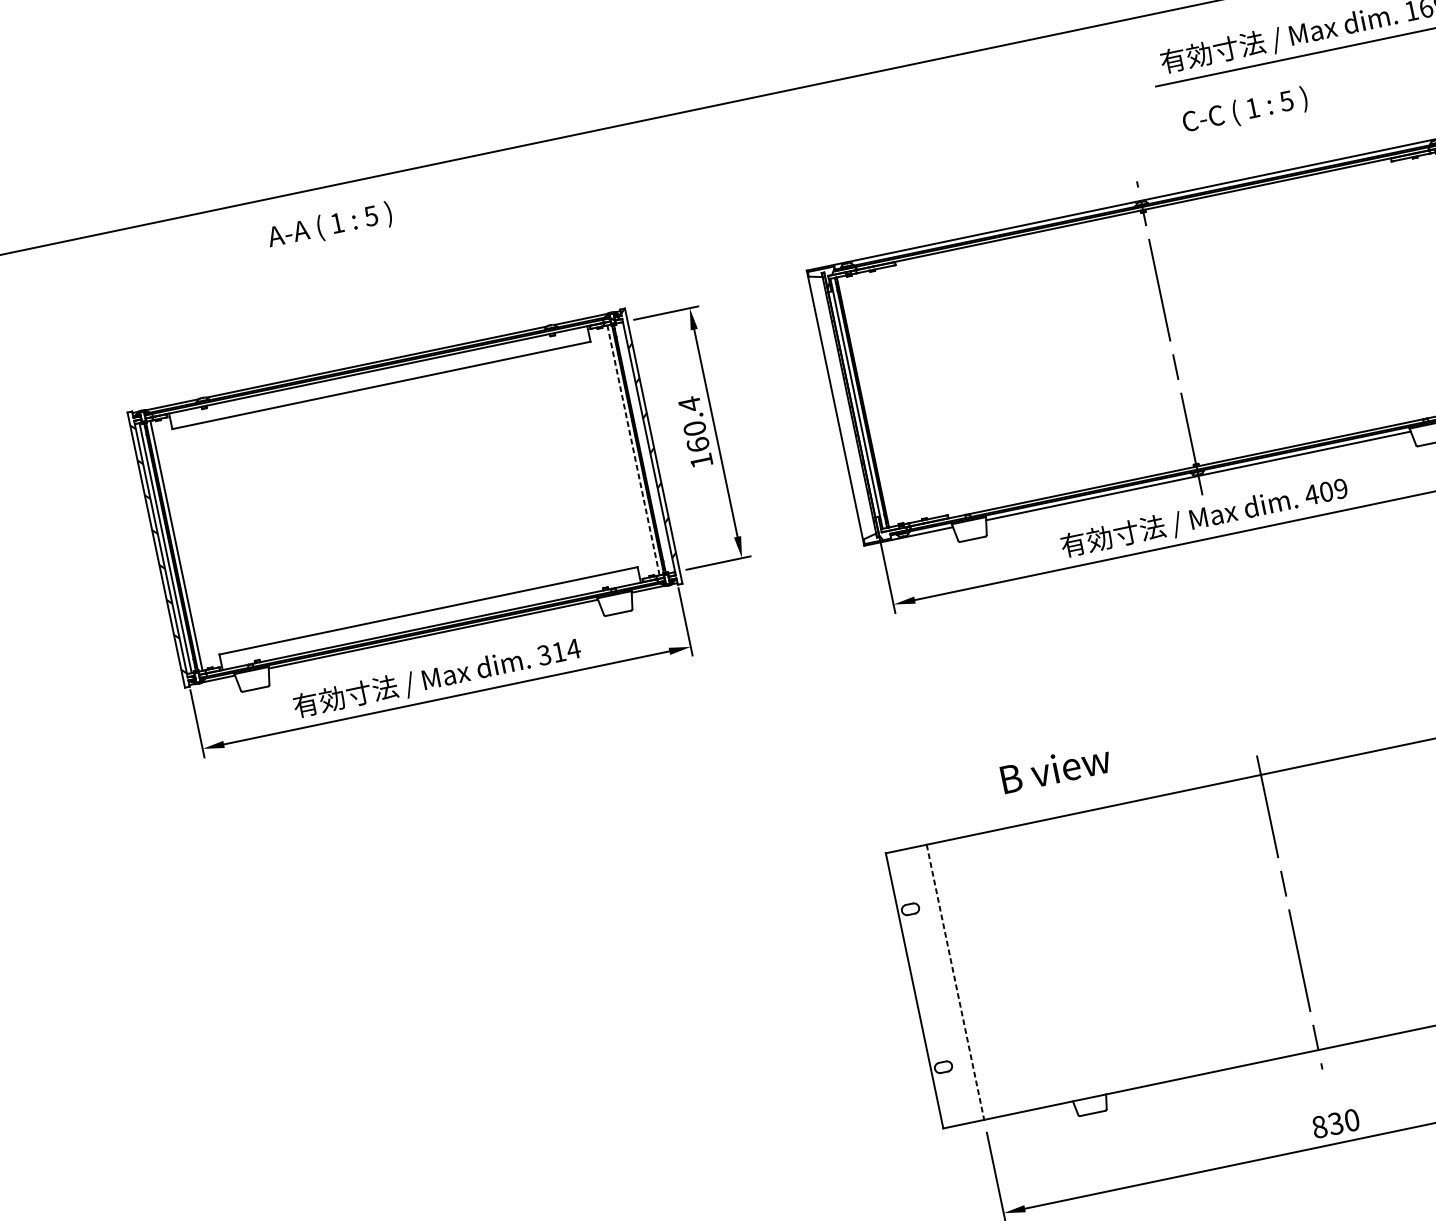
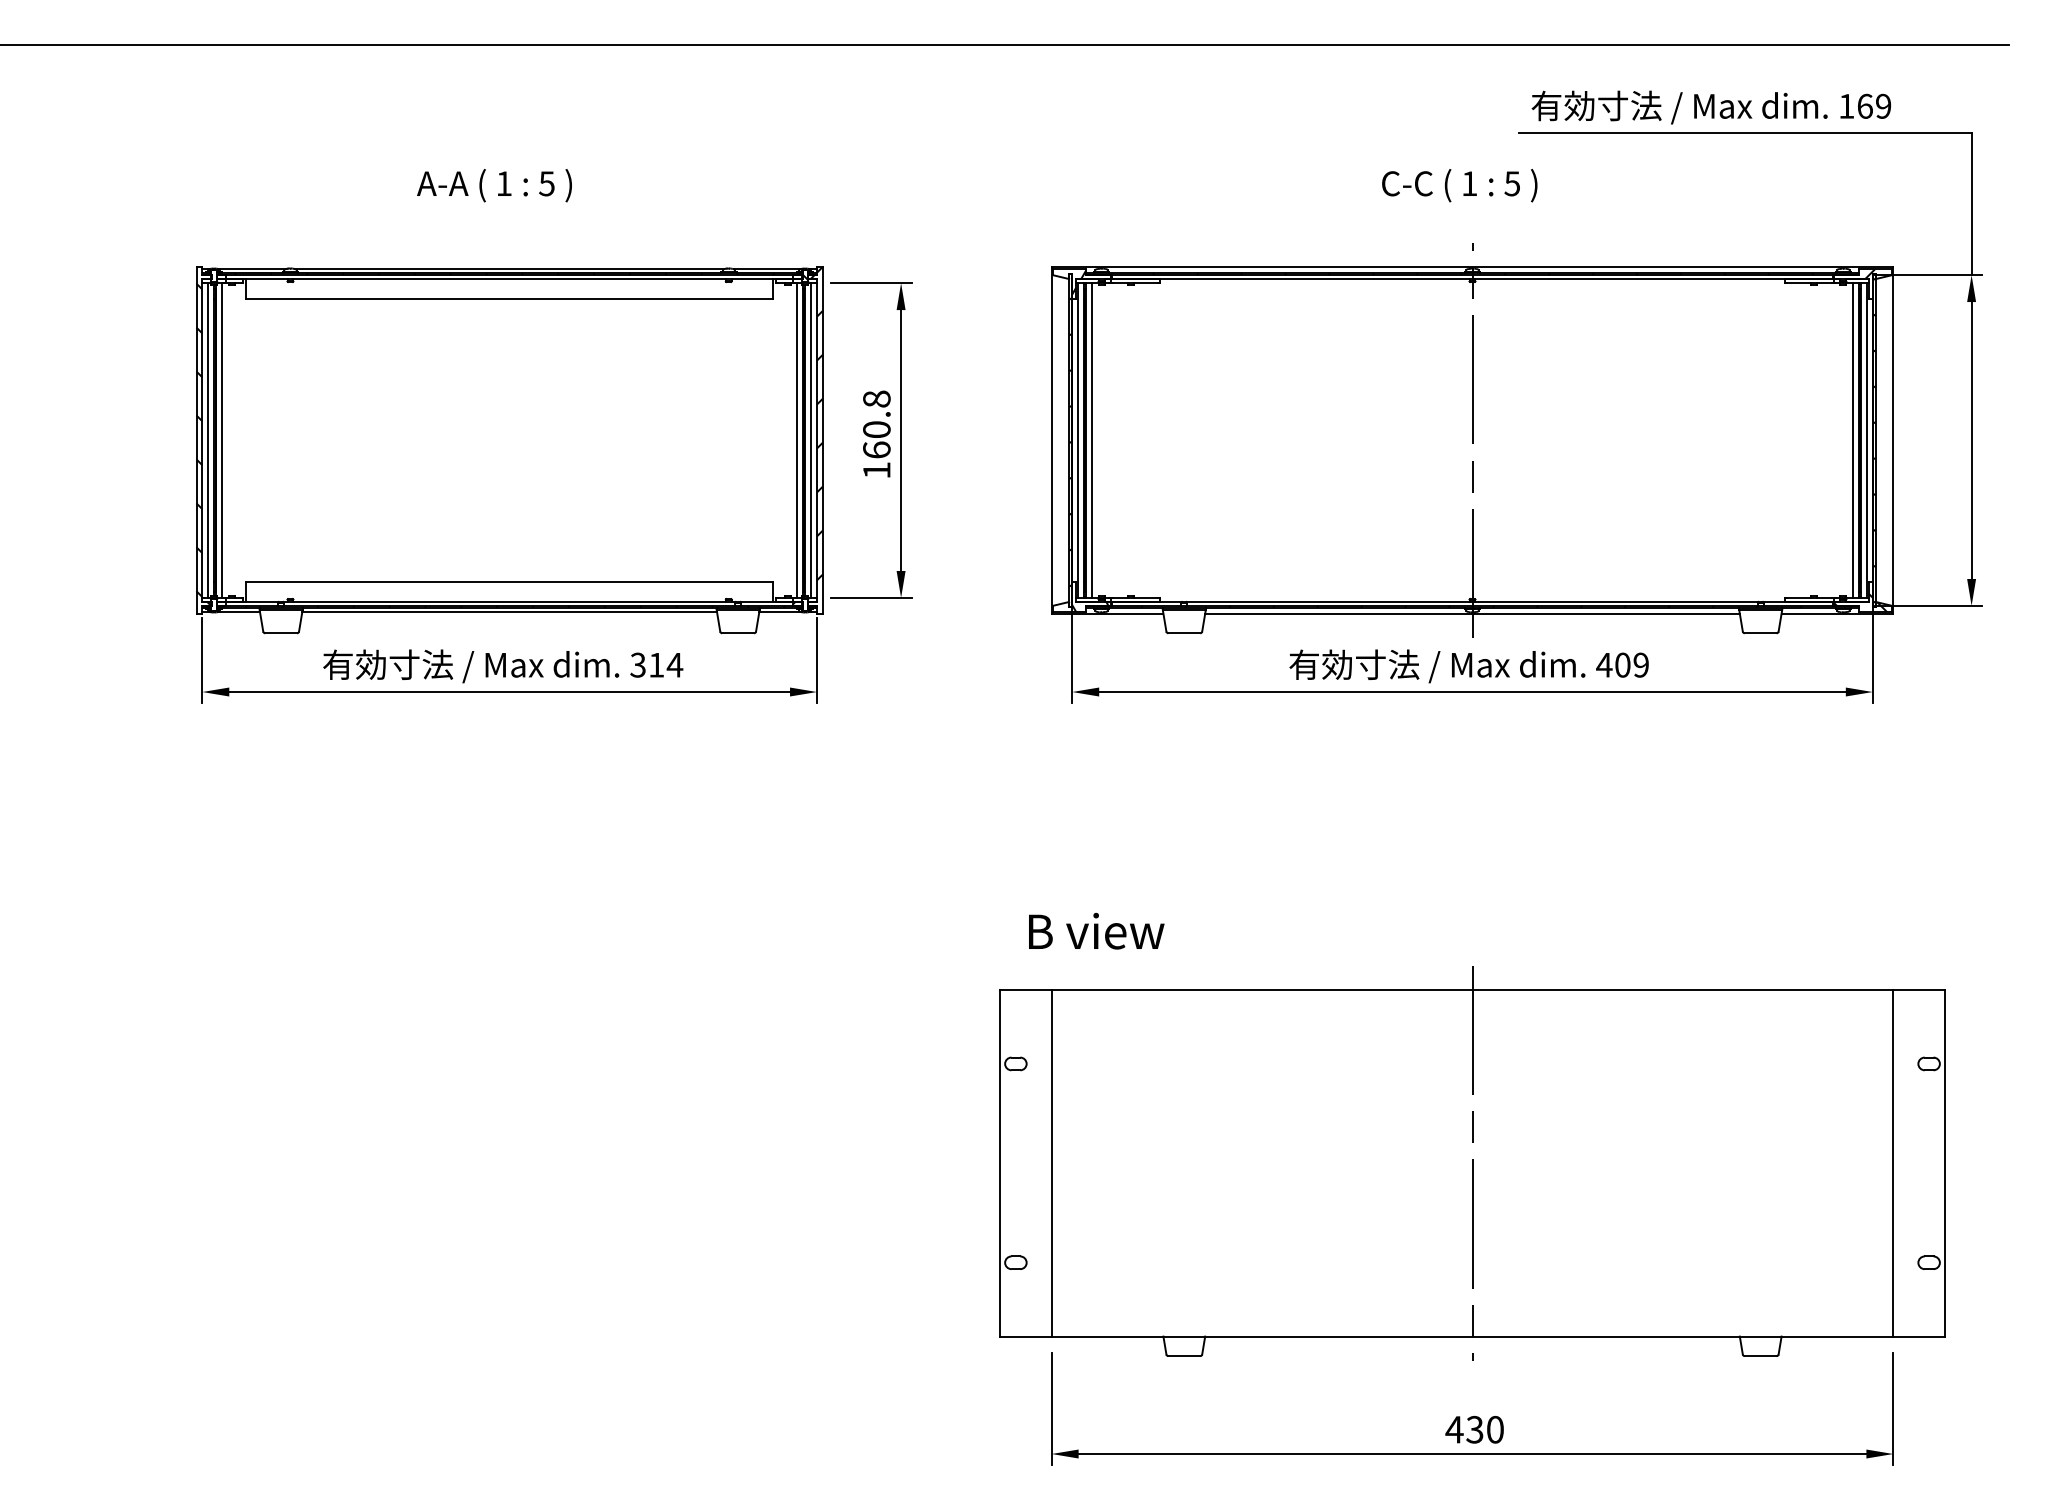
text: (1244, 111) -> (1459, 185), moved
text: (329, 226) -> (494, 185), moved
line: (867, 401) -> (1091, 440), added
text: (689, 404) -> (876, 399), 160.4 -> 160.8
line: (644, 448) -> (811, 440), added
line: (633, 450) -> (797, 440), dashed -> solid
text: (1055, 768) -> (1096, 930), moved
line: (955, 982) -> (1051, 1163), dashed -> solid
text: (1319, 1126) -> (1454, 1429), 830 -> 430

